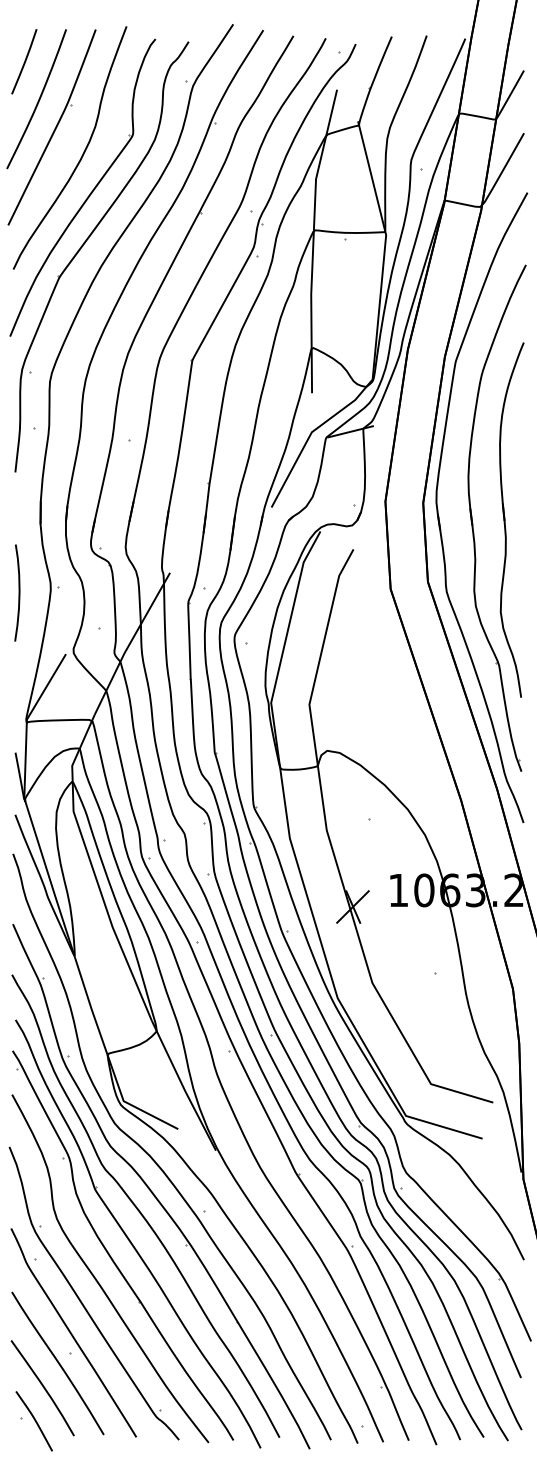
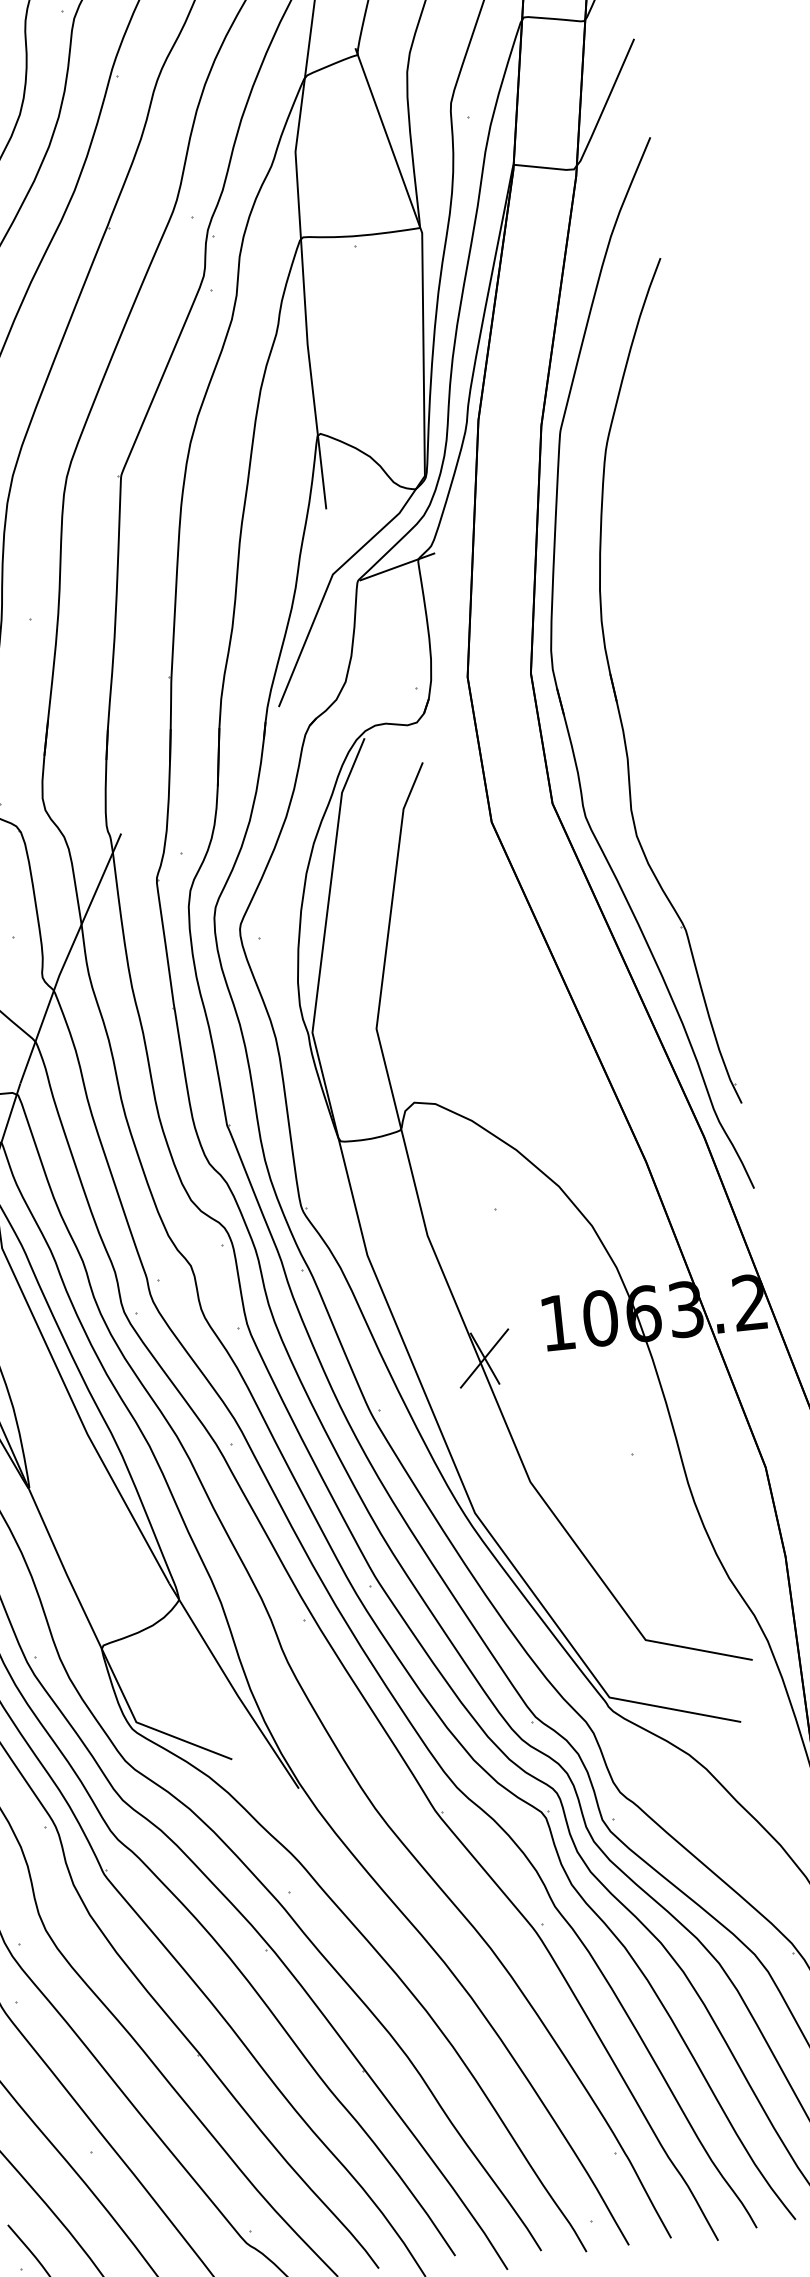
part: (511, 519) -> (680, 684), removed

